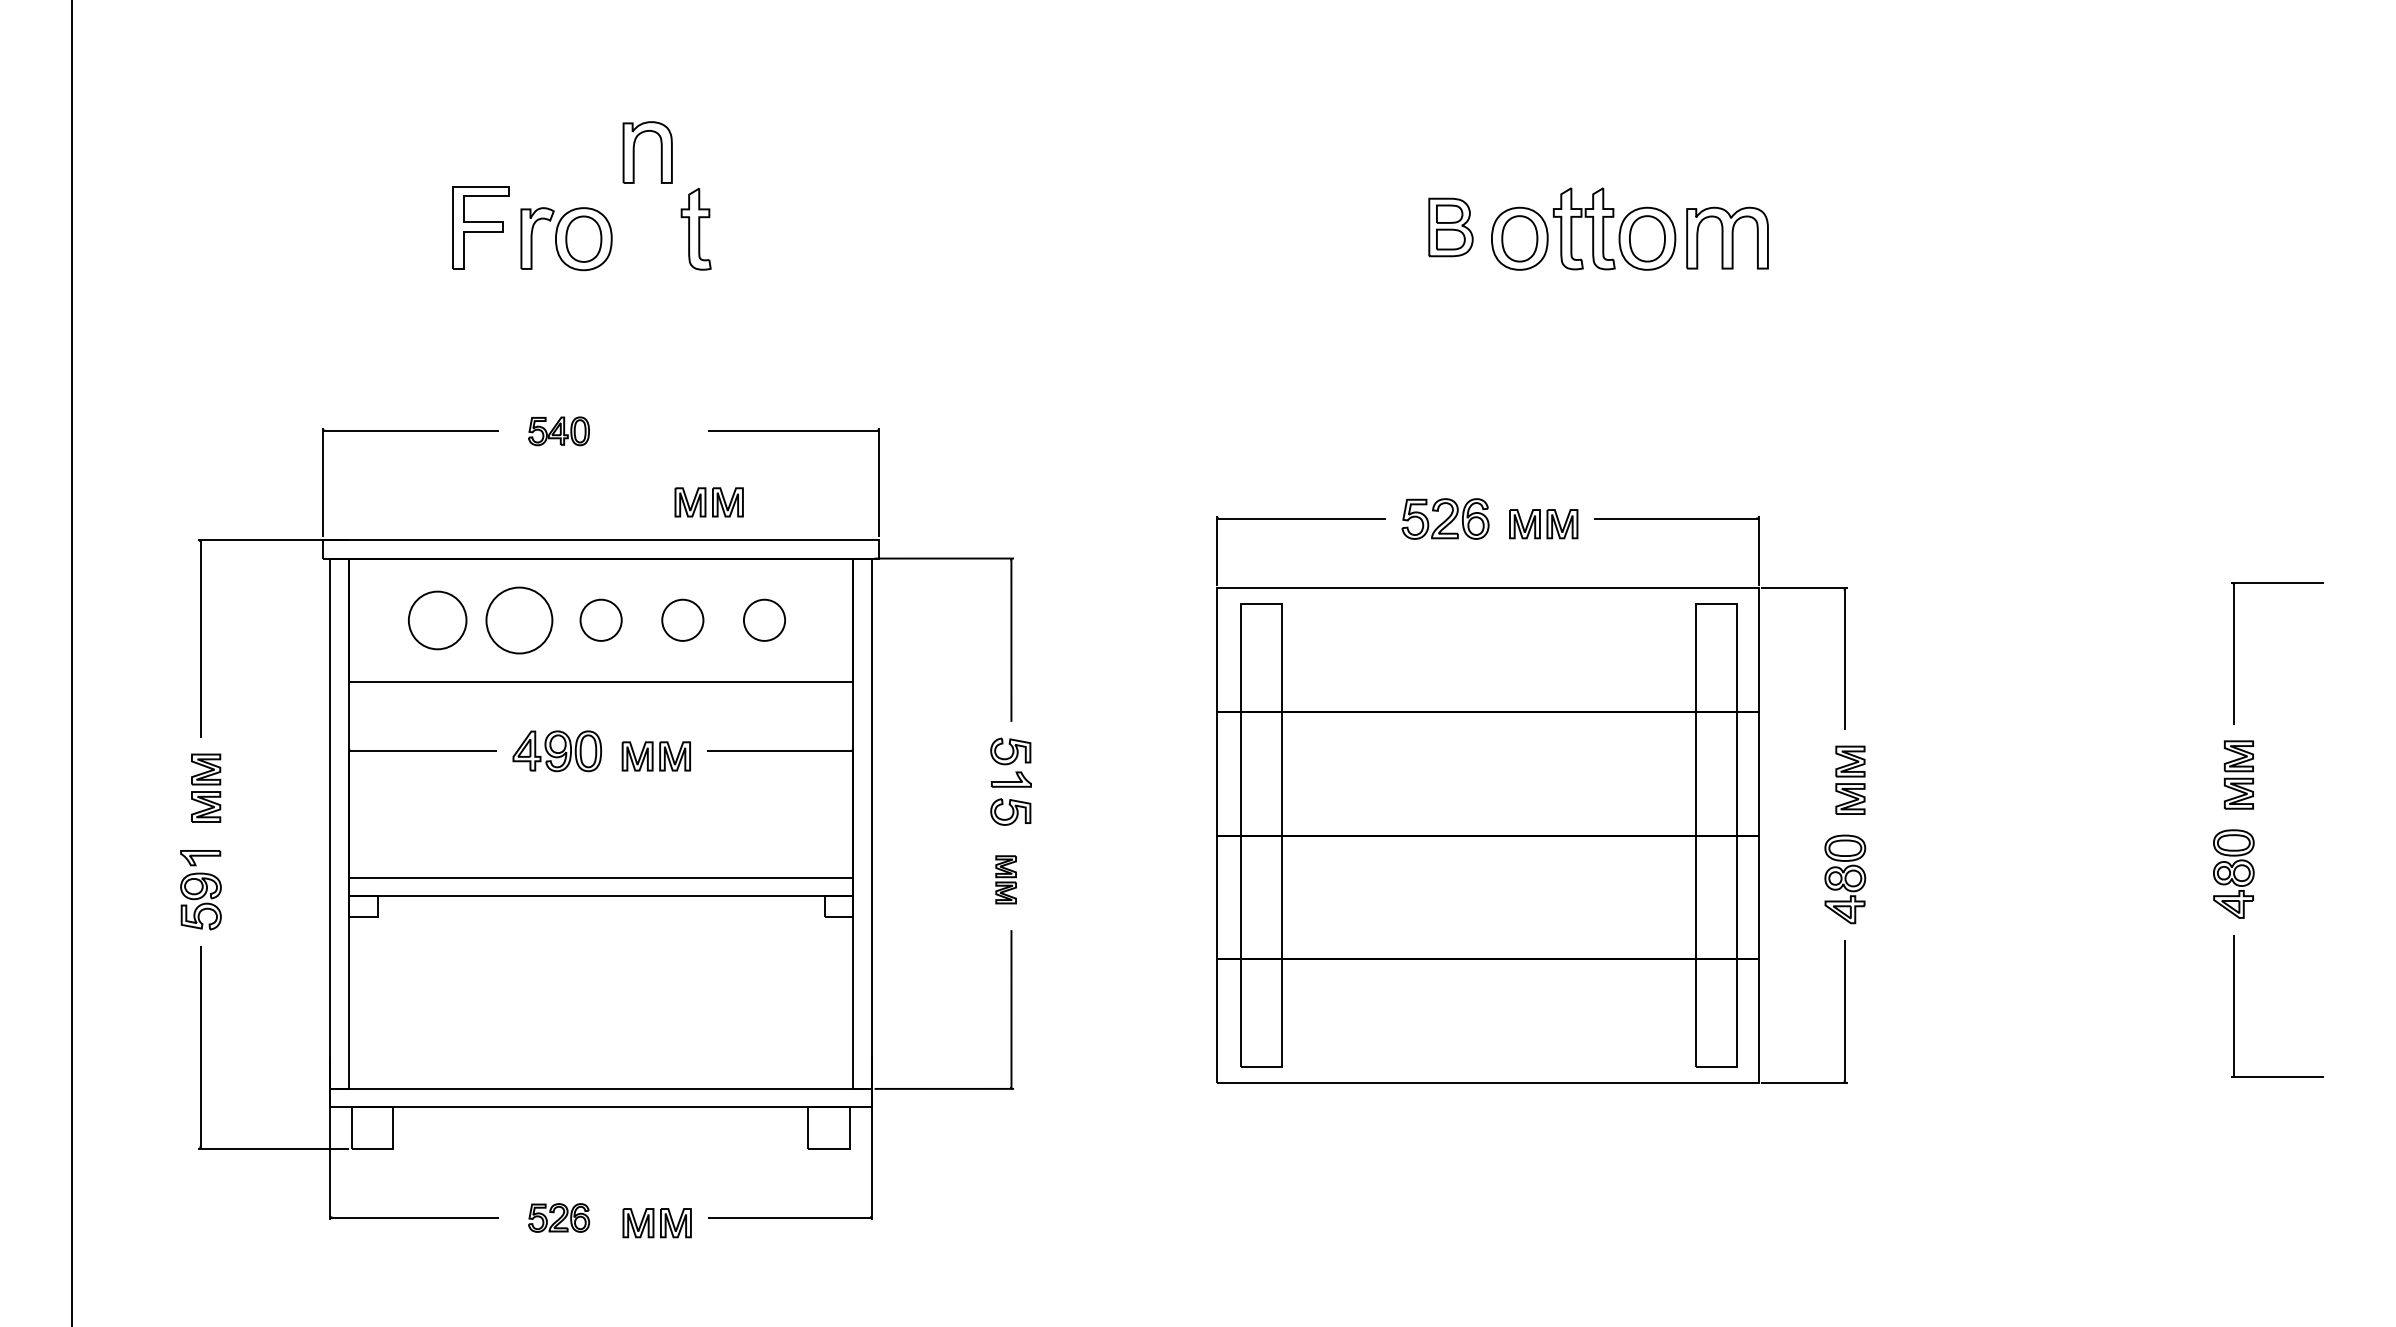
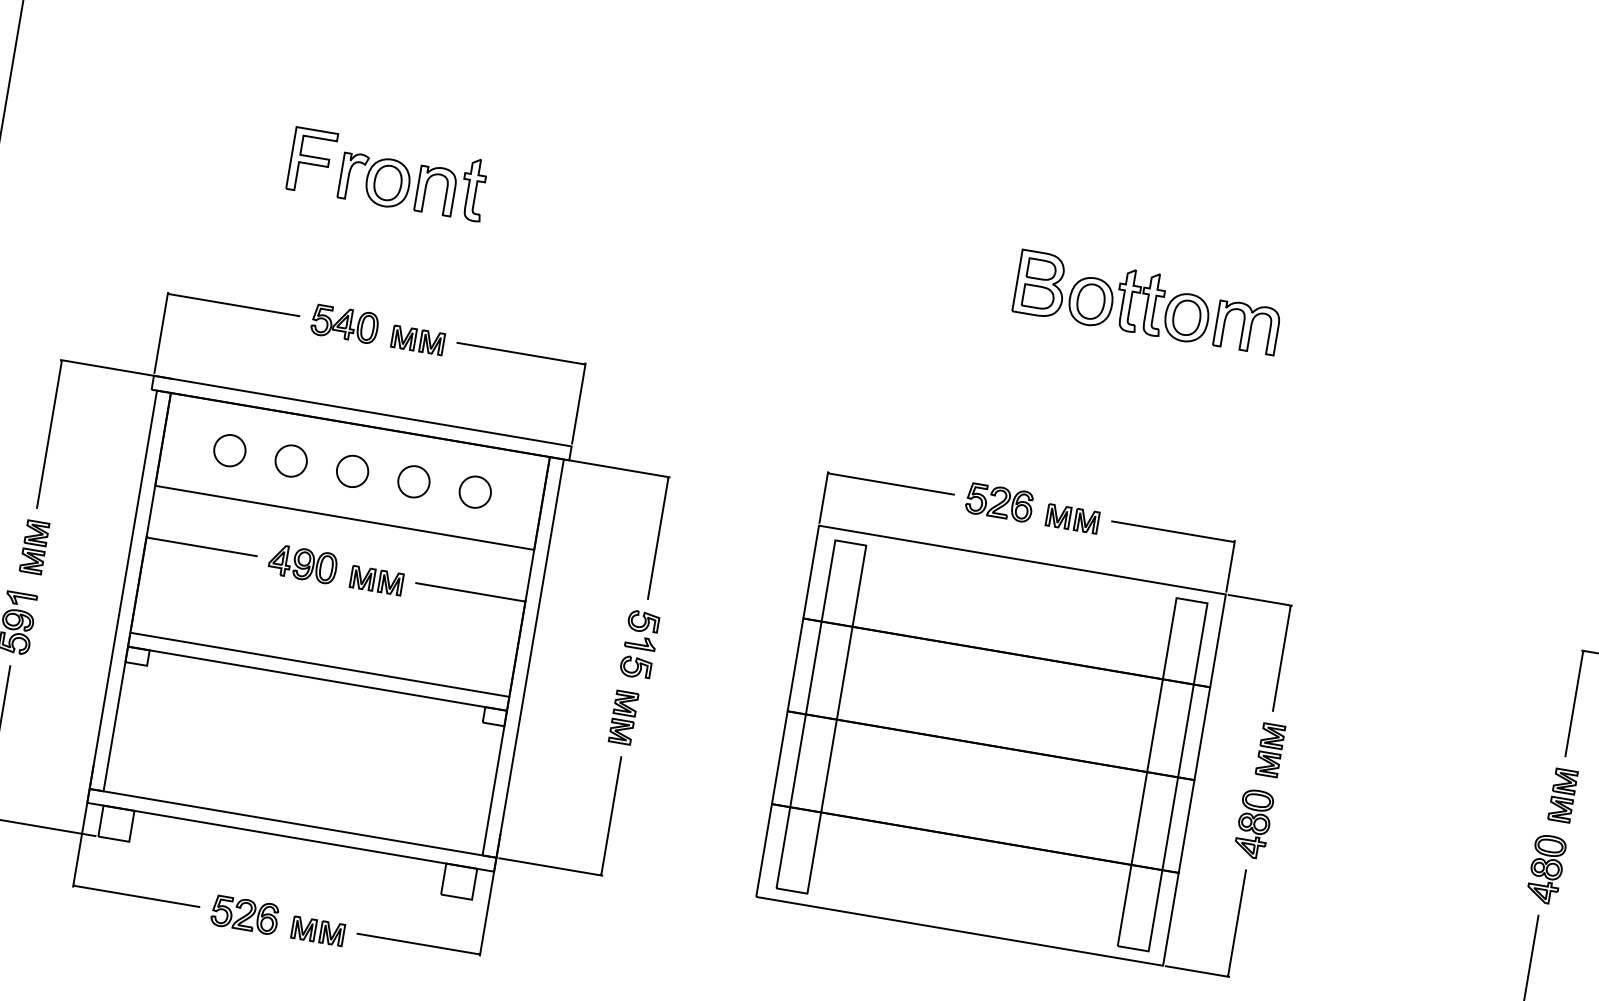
part: (634, 152) -> (426, 188), moved
part: (1450, 227) -> (1040, 284), size x1.43
part: (558, 431) -> (344, 324), size x1.43
part: (708, 502) -> (417, 340), moved
part: (437, 619) -> (229, 450), size x0.71
part: (519, 619) -> (291, 460), size x0.62
part: (1006, 879) -> (624, 717), size x1.43
part: (558, 1217) -> (244, 914), size x1.43

